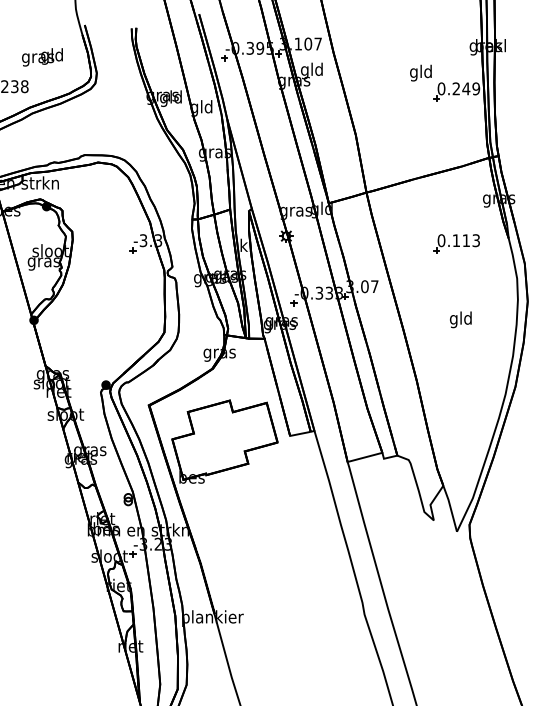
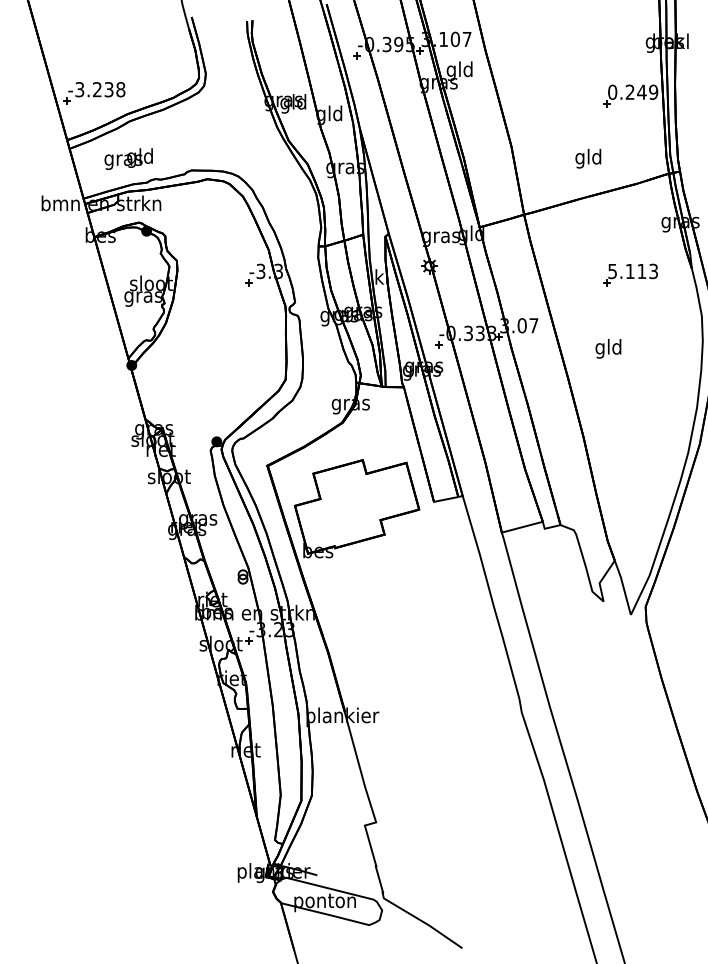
text: (42, 56) -> (128, 158), moved
text: (421, 72) -> (588, 158), moved
text: (441, 240) -> (612, 271), 0.113 -> 5.113
text: (460, 319) -> (608, 348), moved

